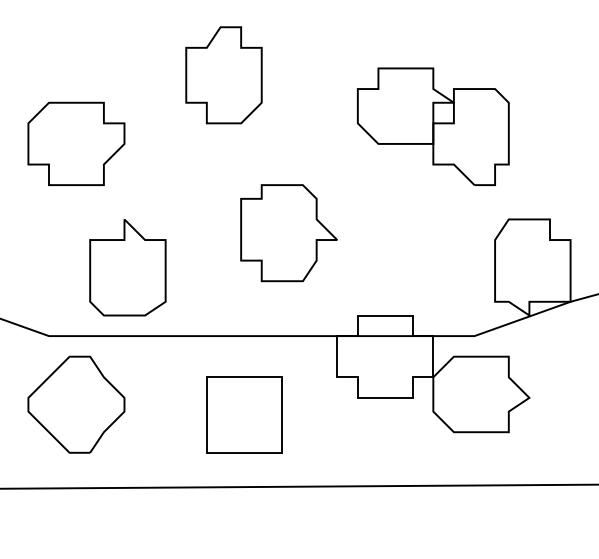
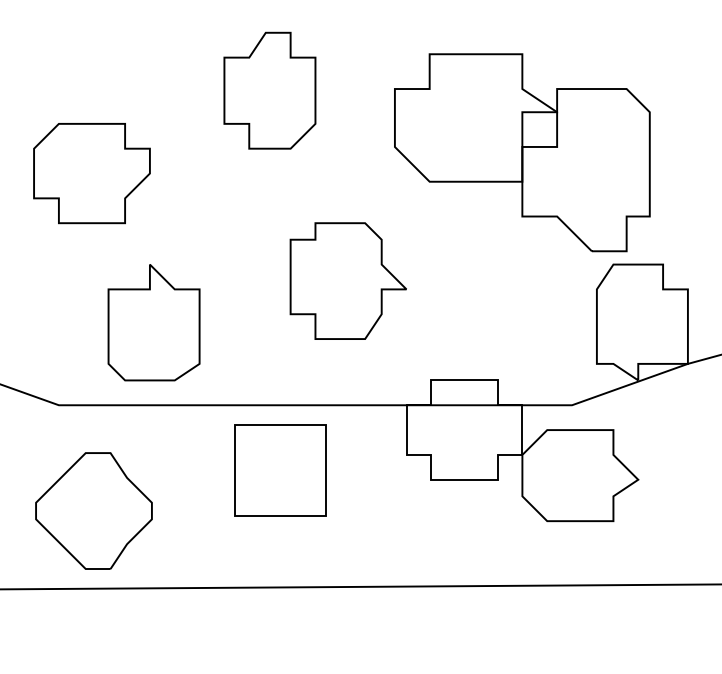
part: (433, 126) -> (522, 152), size x1.4
part: (76, 404) -> (93, 510), moved
part: (244, 415) -> (280, 470), moved

